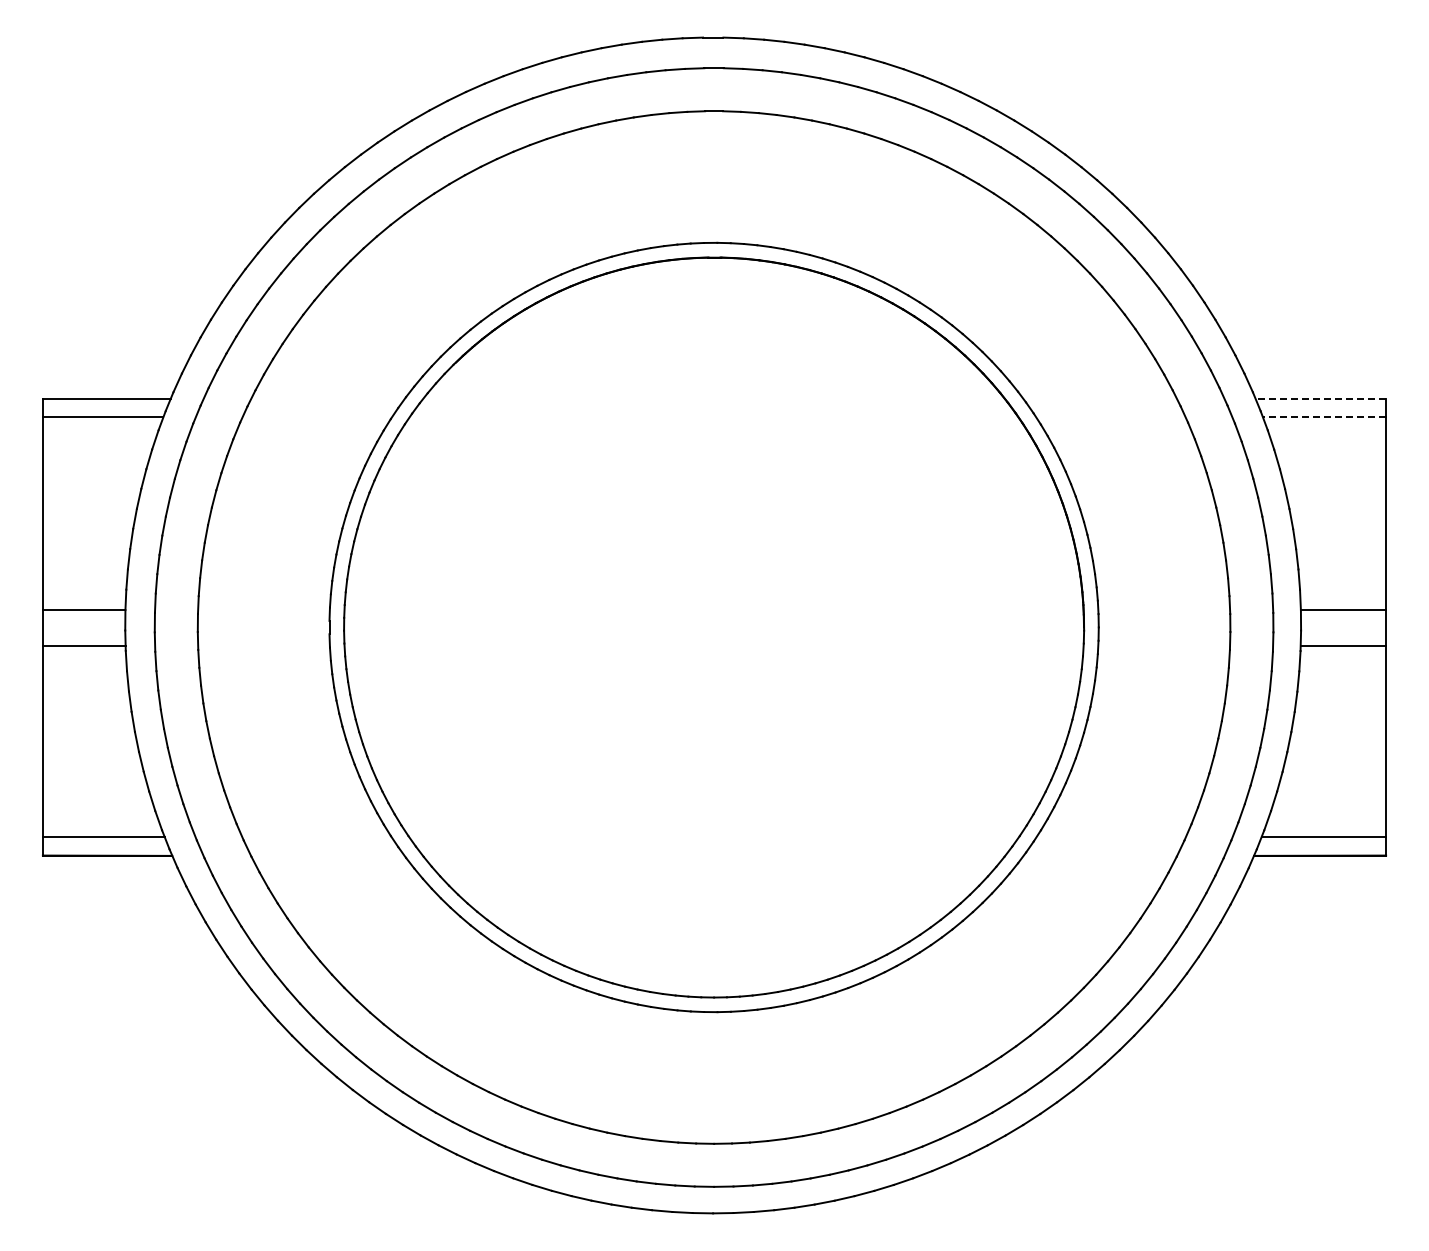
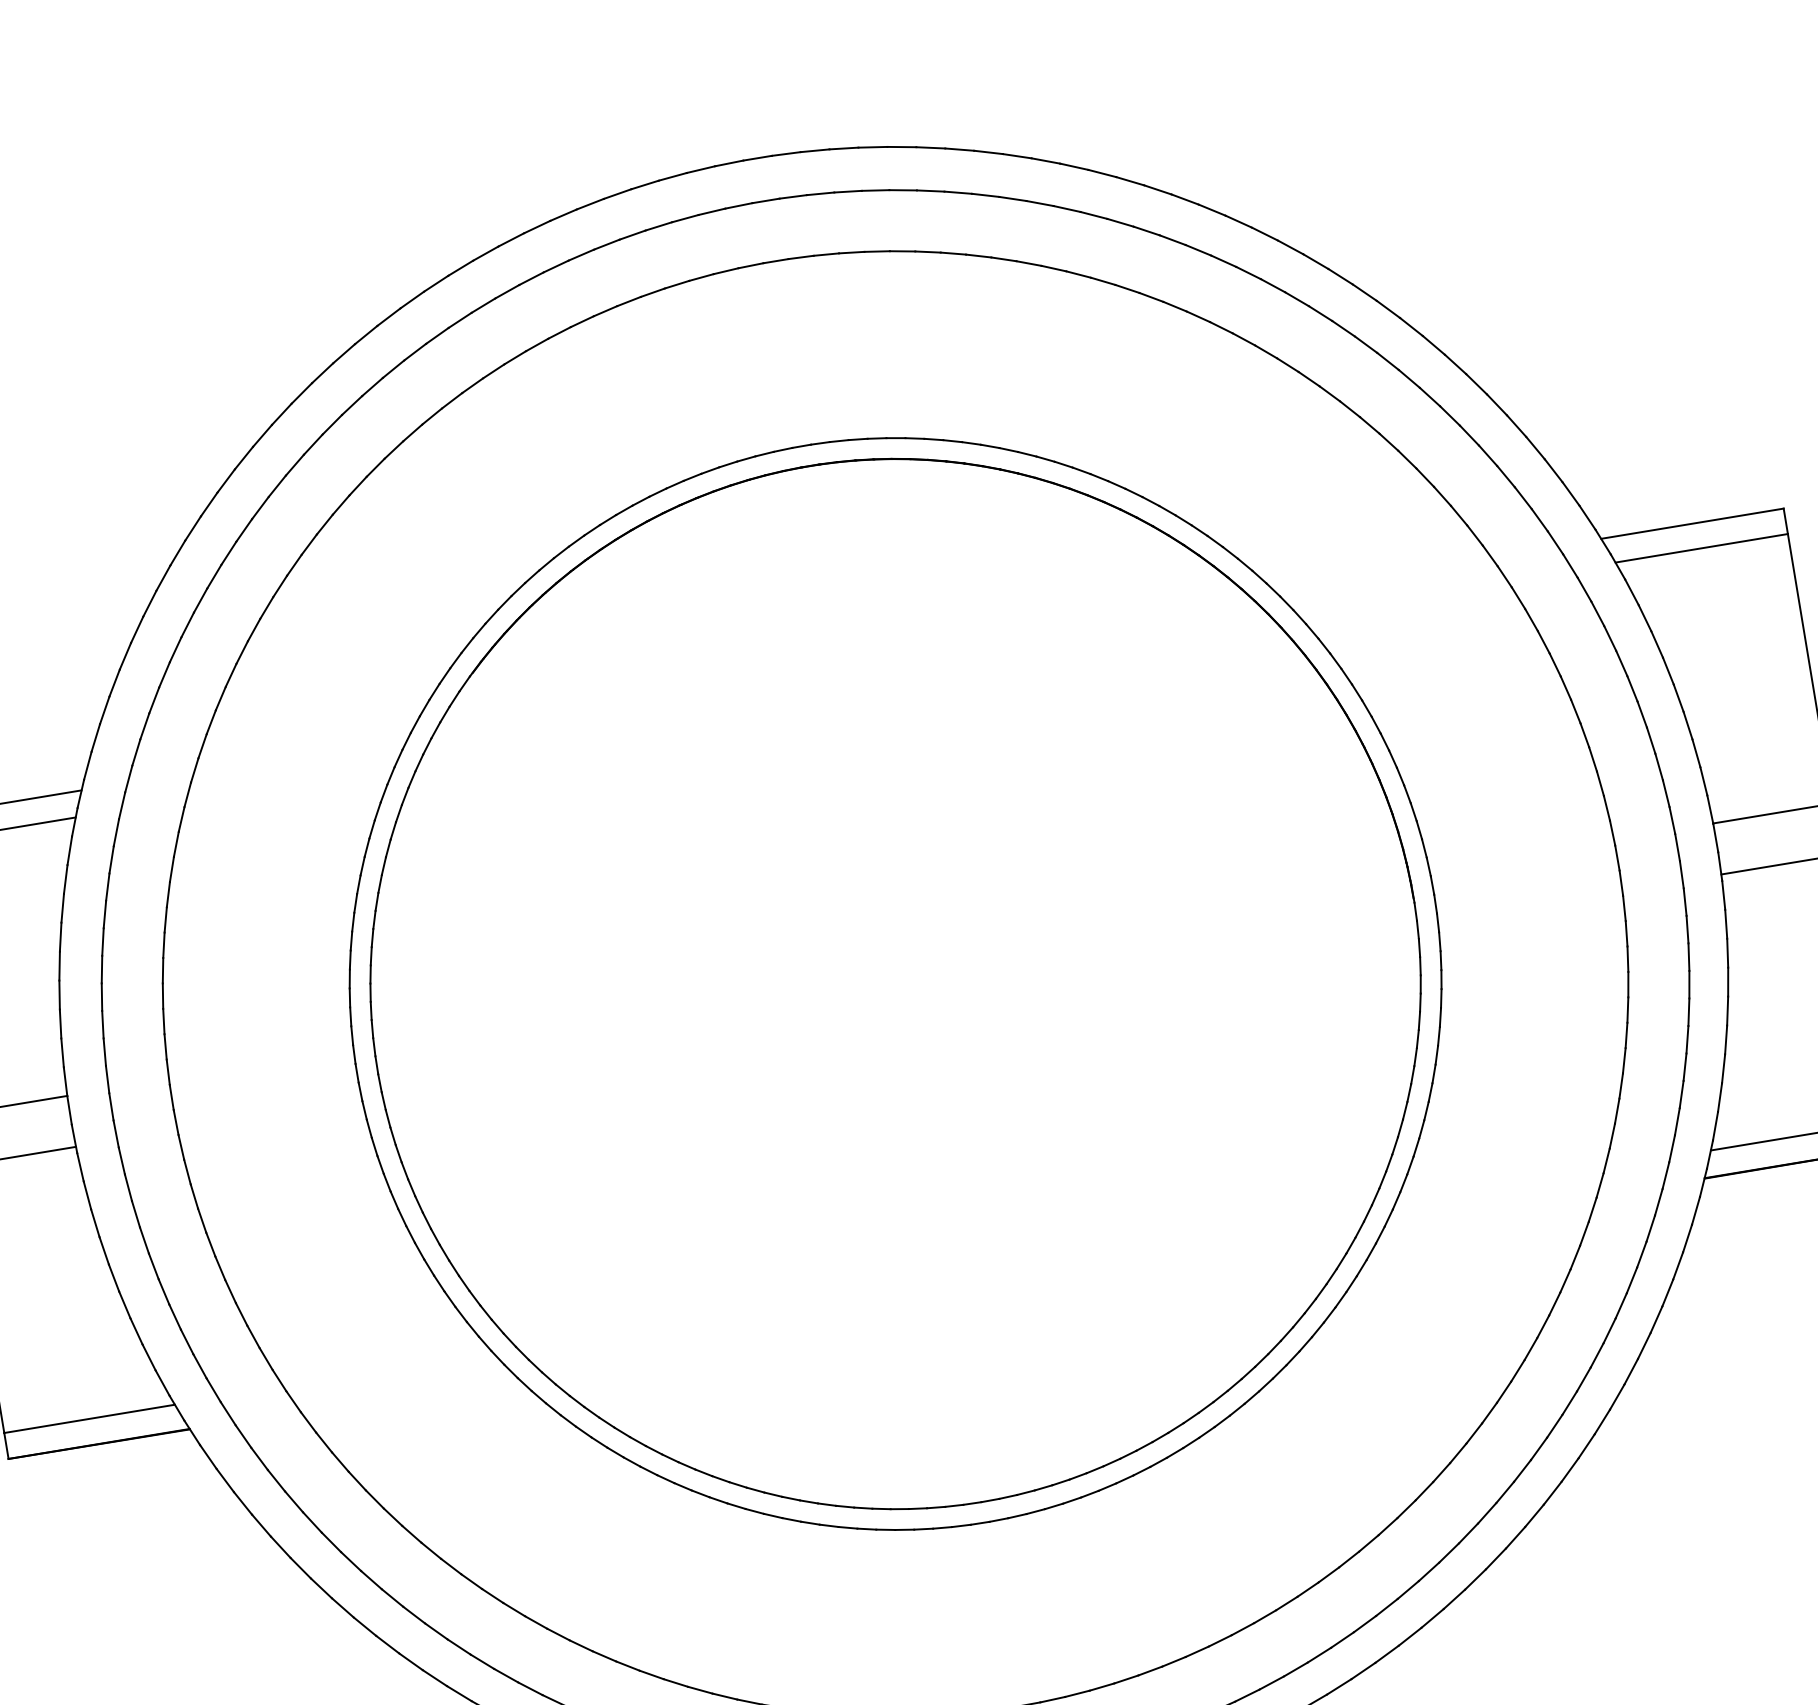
line: (1320, 399) -> (1691, 524), dashed -> solid
line: (1324, 417) -> (1701, 548), dashed -> solid

